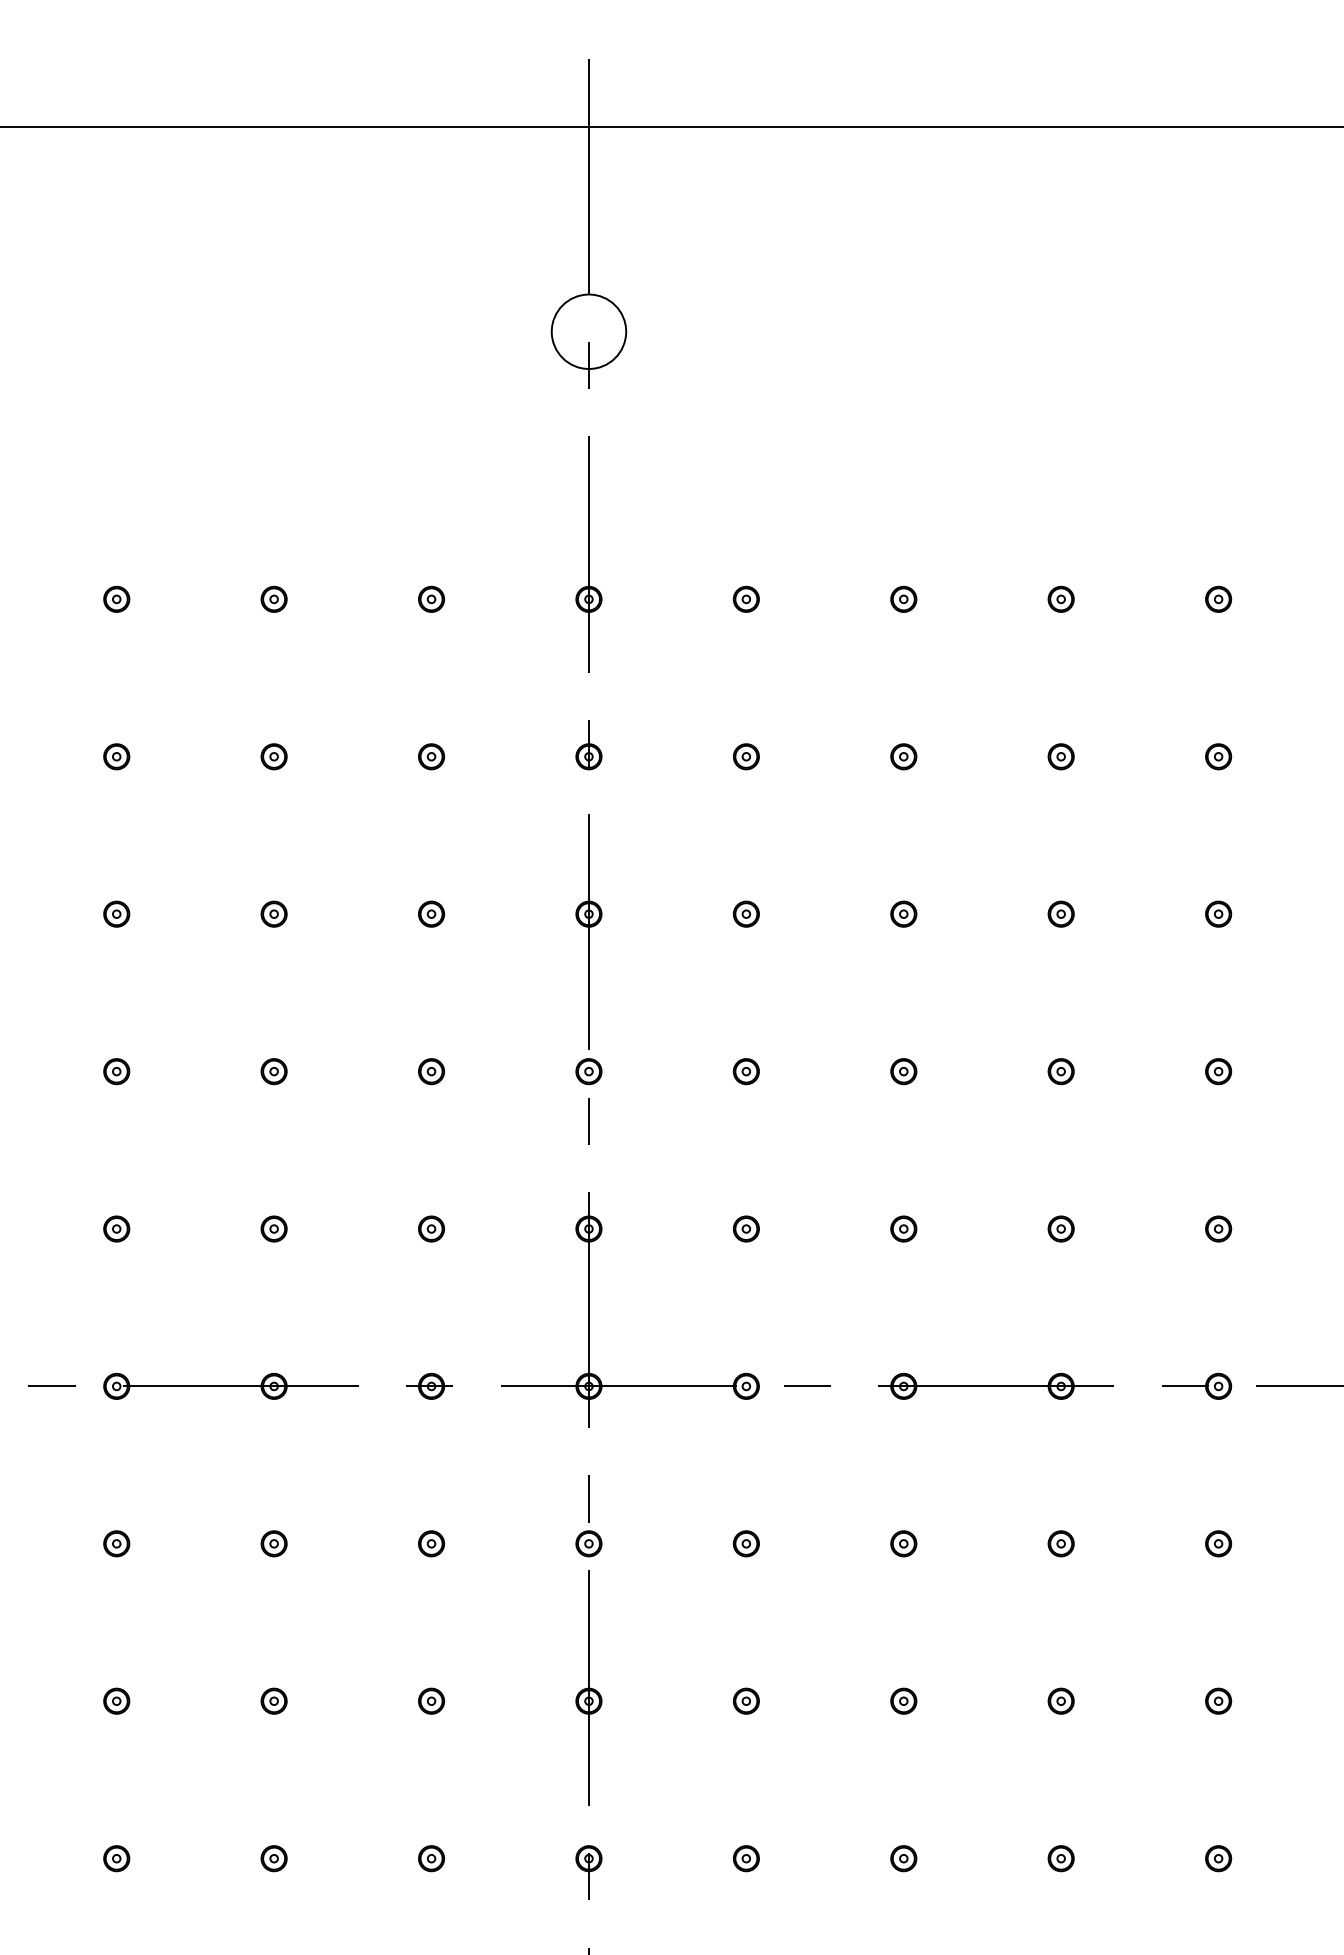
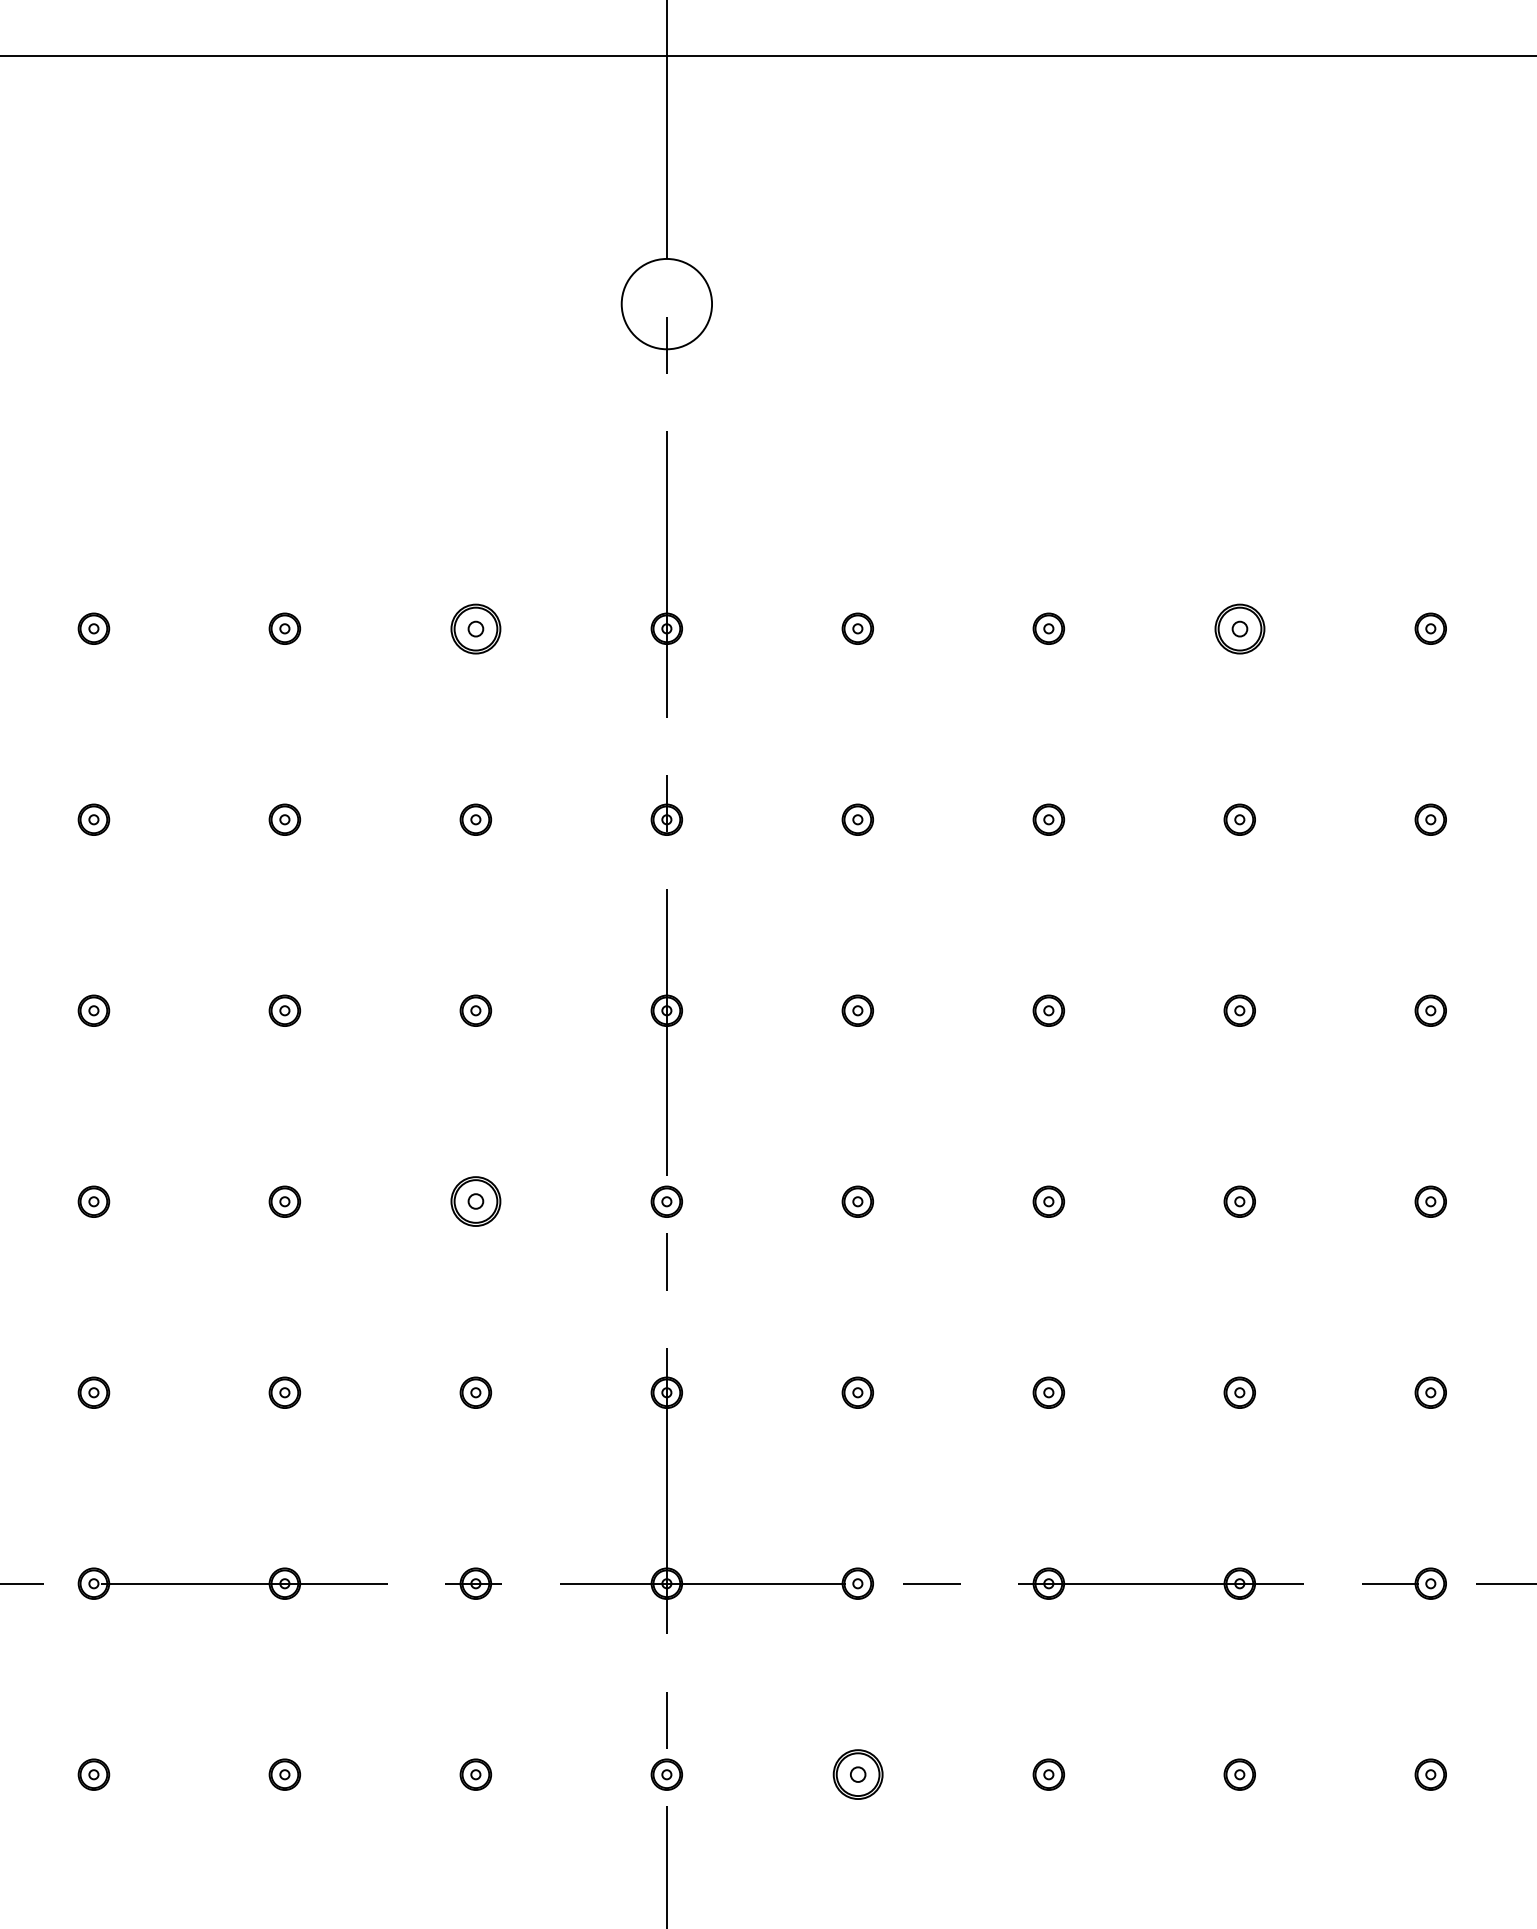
part: (431, 598) -> (475, 627), size x1.6
part: (1060, 598) -> (1238, 627), size x1.6
part: (431, 1071) -> (475, 1201), size x1.6
part: (745, 1543) -> (856, 1774), size x1.6

